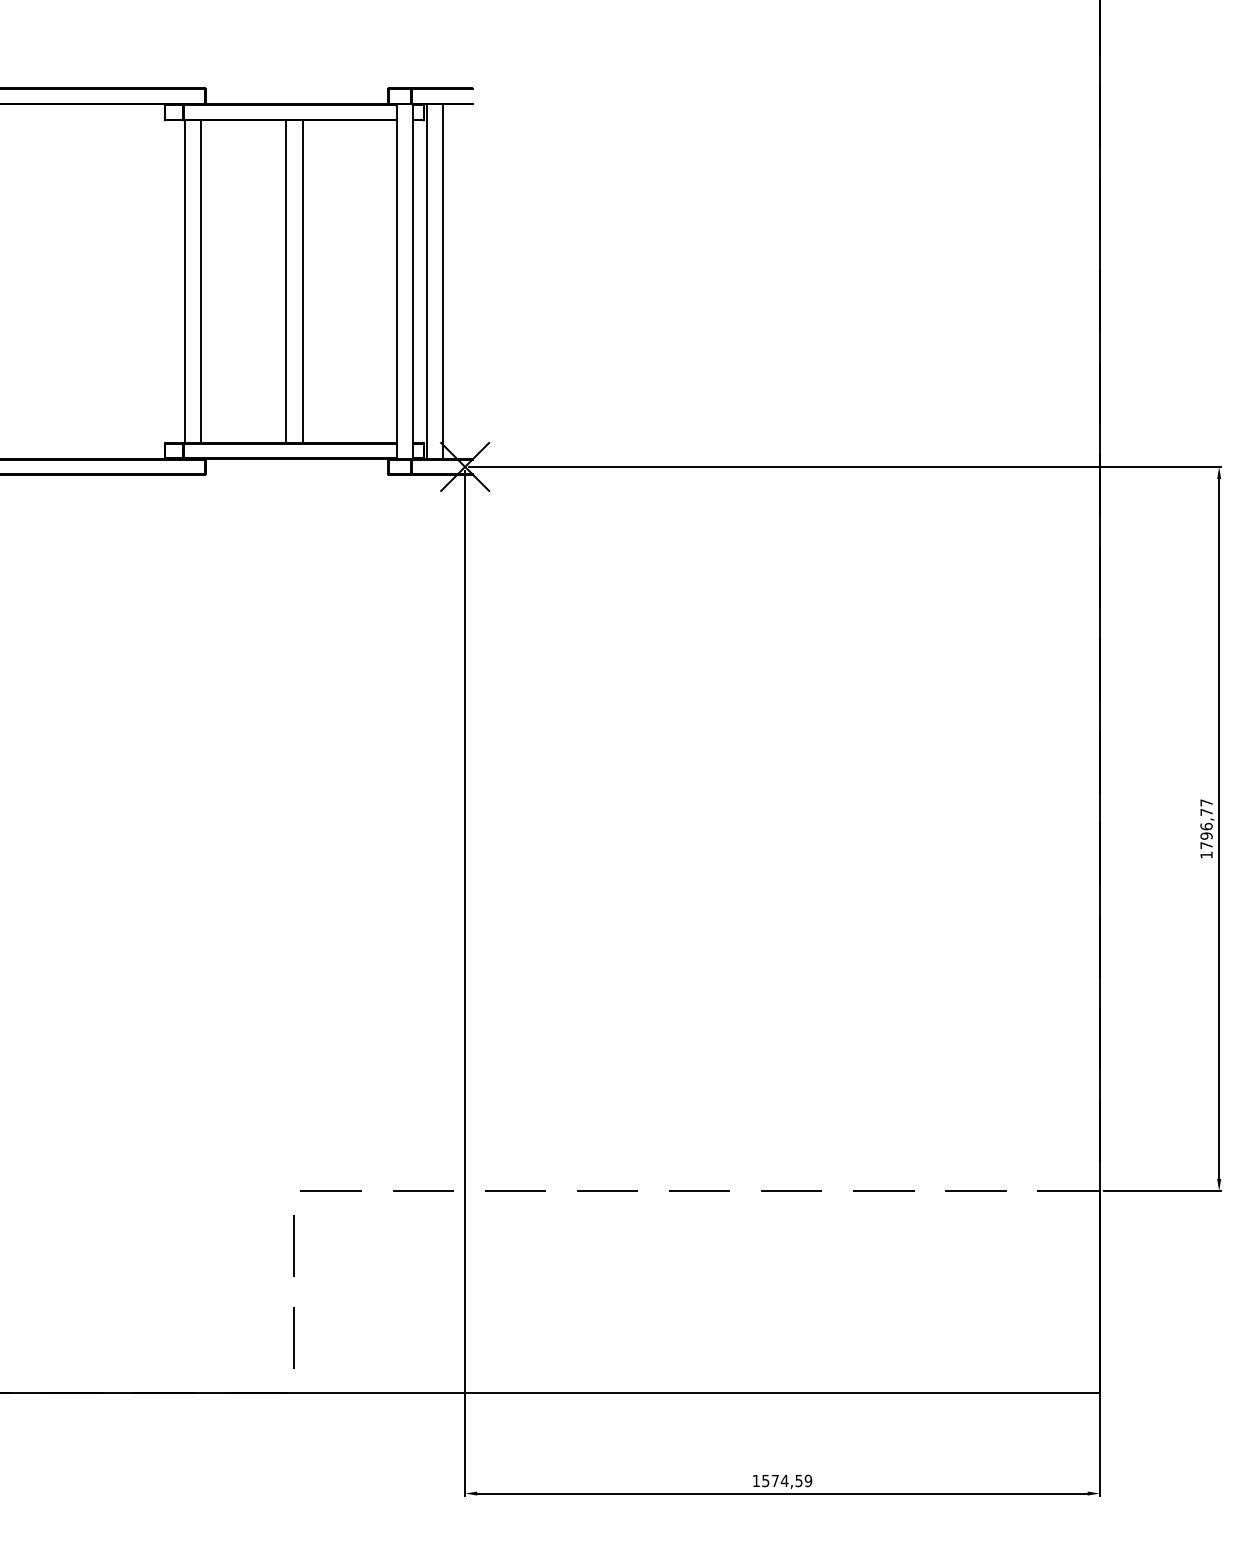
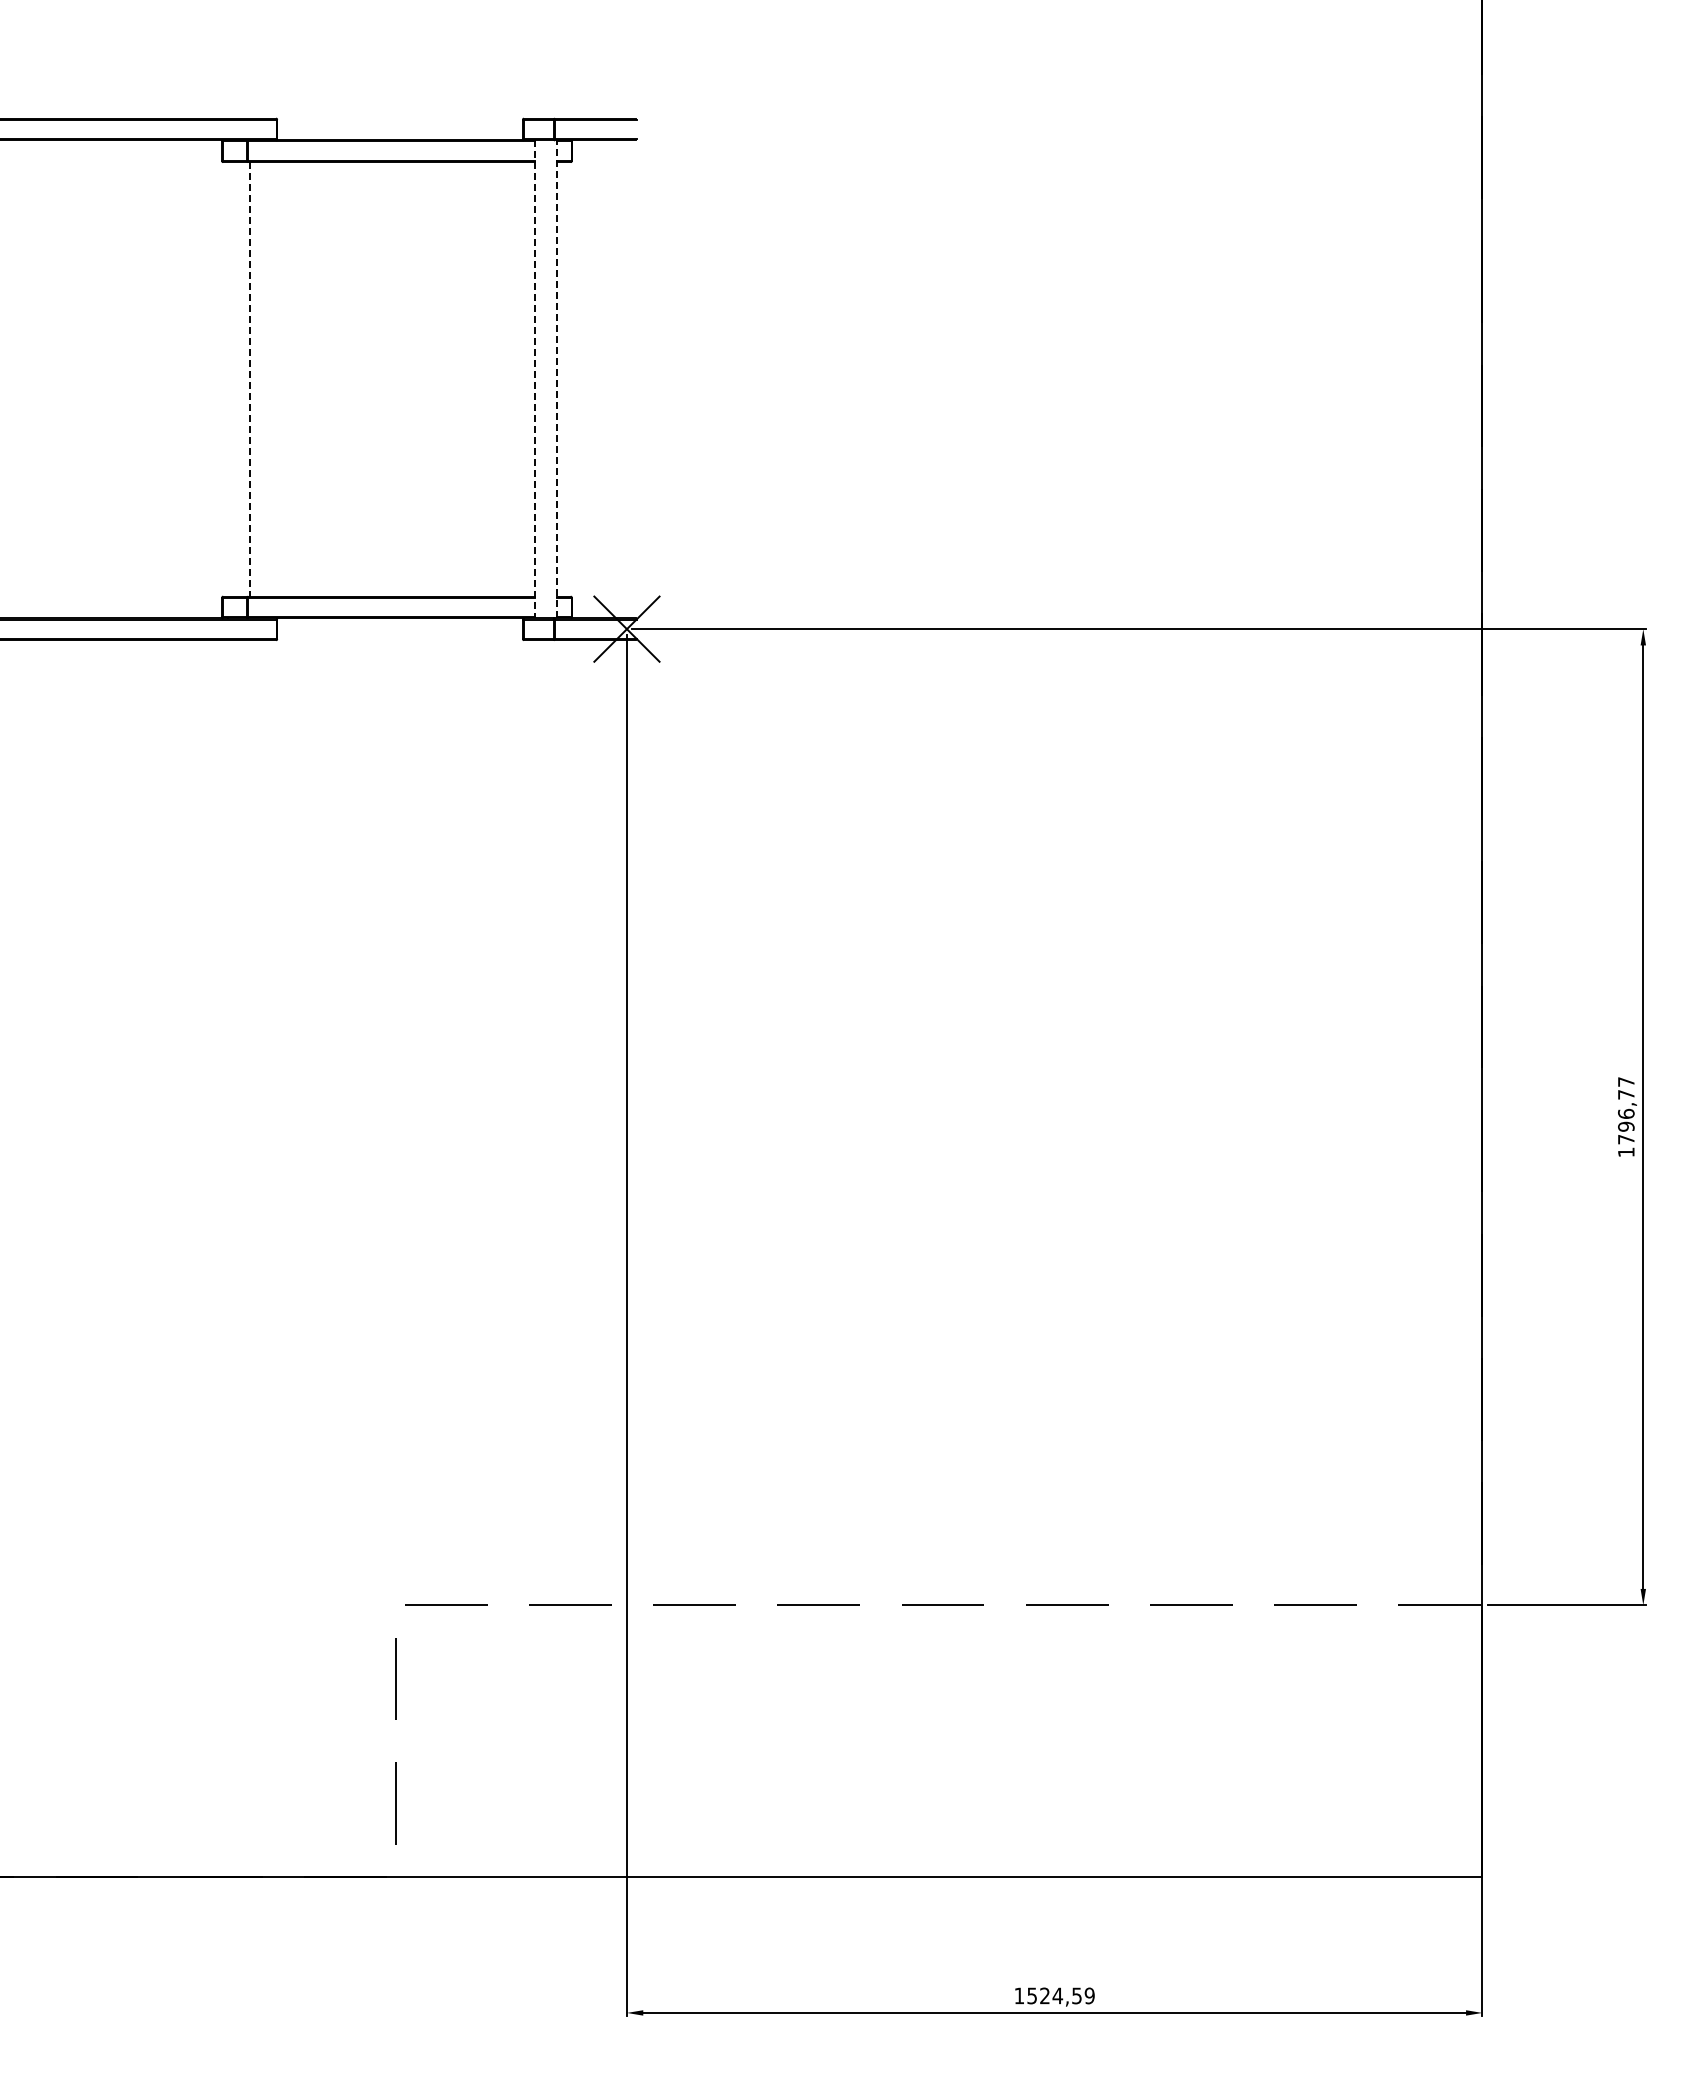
line: (413, 280) -> (557, 378), solid -> dashed
line: (185, 281) -> (249, 379), solid -> dashed
line: (201, 281) -> (271, 379), removed
line: (286, 281) -> (386, 379), removed
line: (302, 281) -> (407, 379), removed
line: (397, 281) -> (535, 379), solid -> dashed
line: (426, 281) -> (575, 379), removed
line: (442, 281) -> (596, 379), removed
text: (774, 1480) -> (1044, 1995), 1574,59 -> 1524,59

